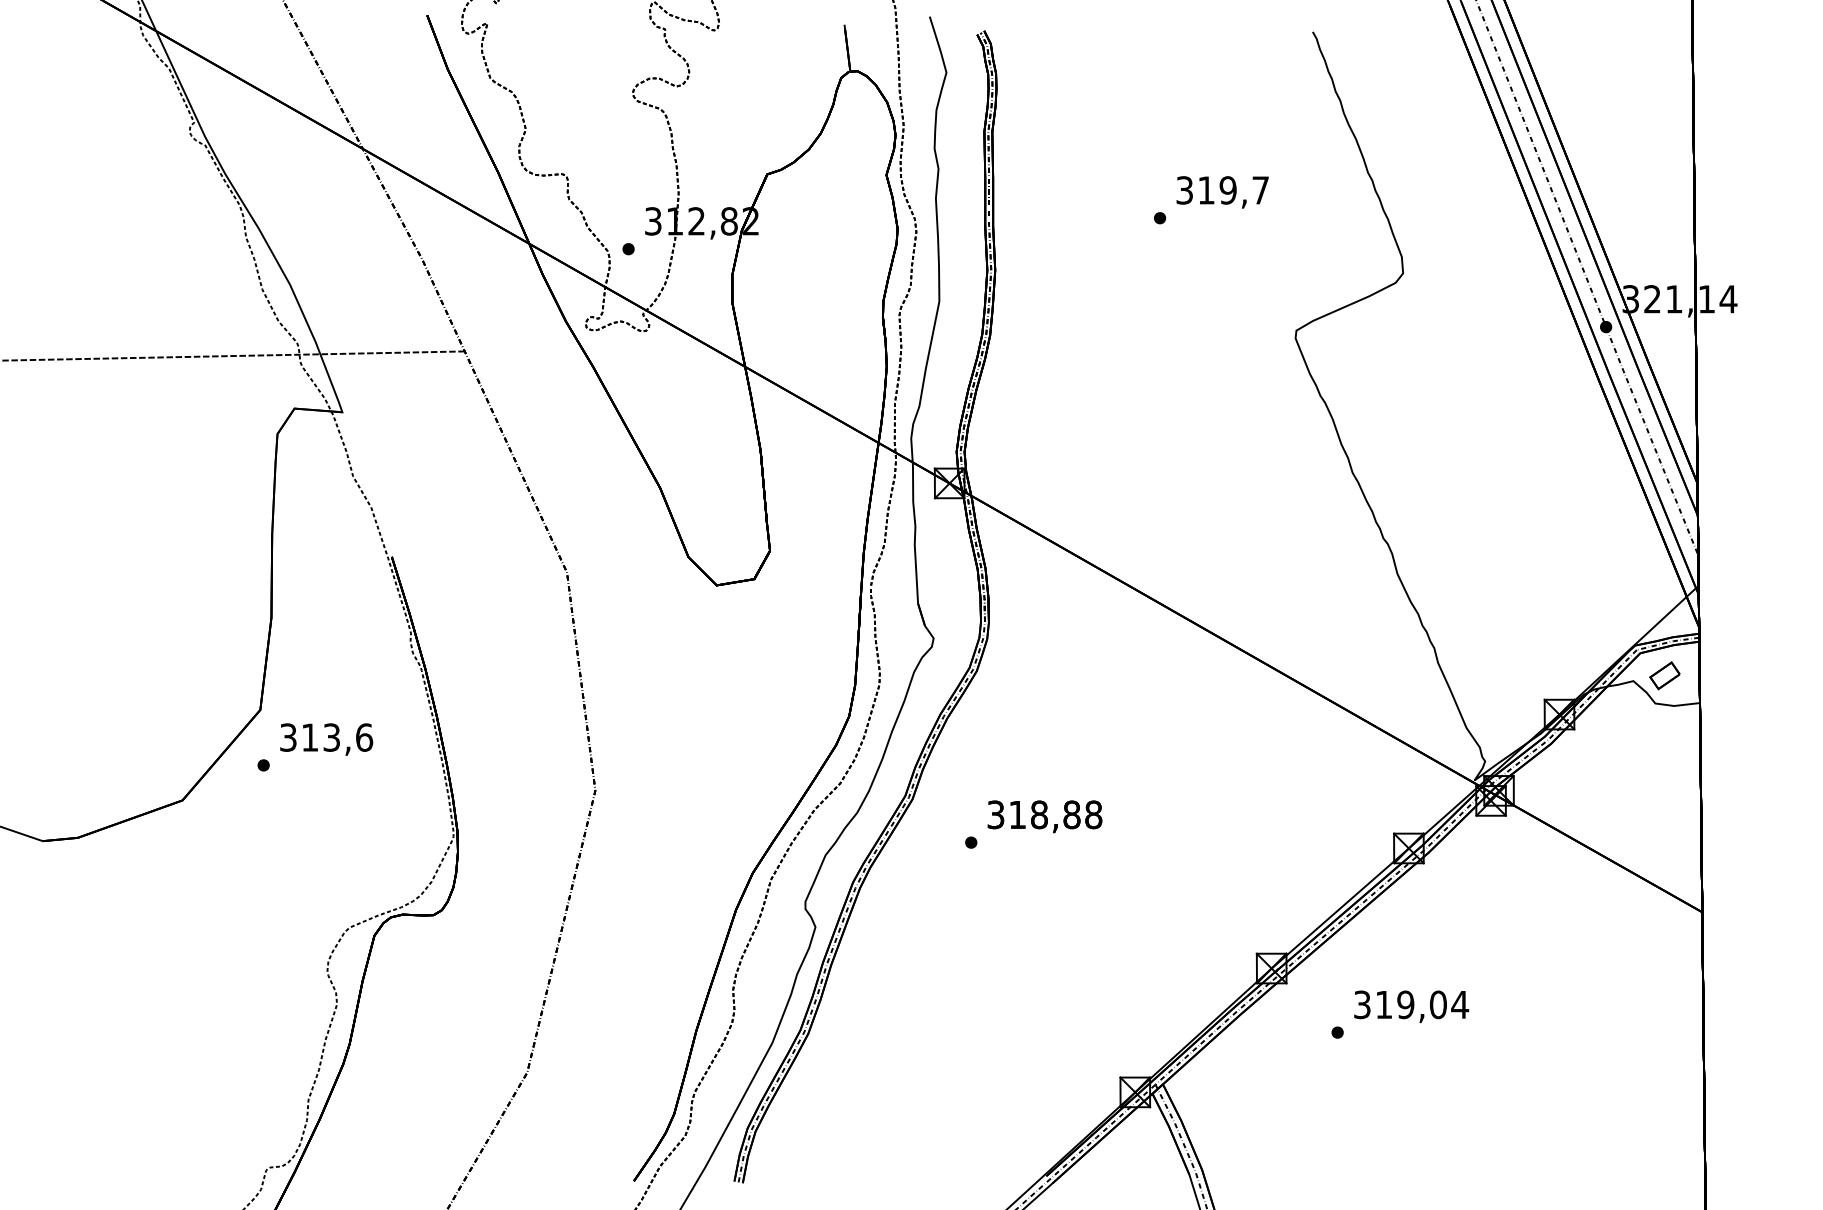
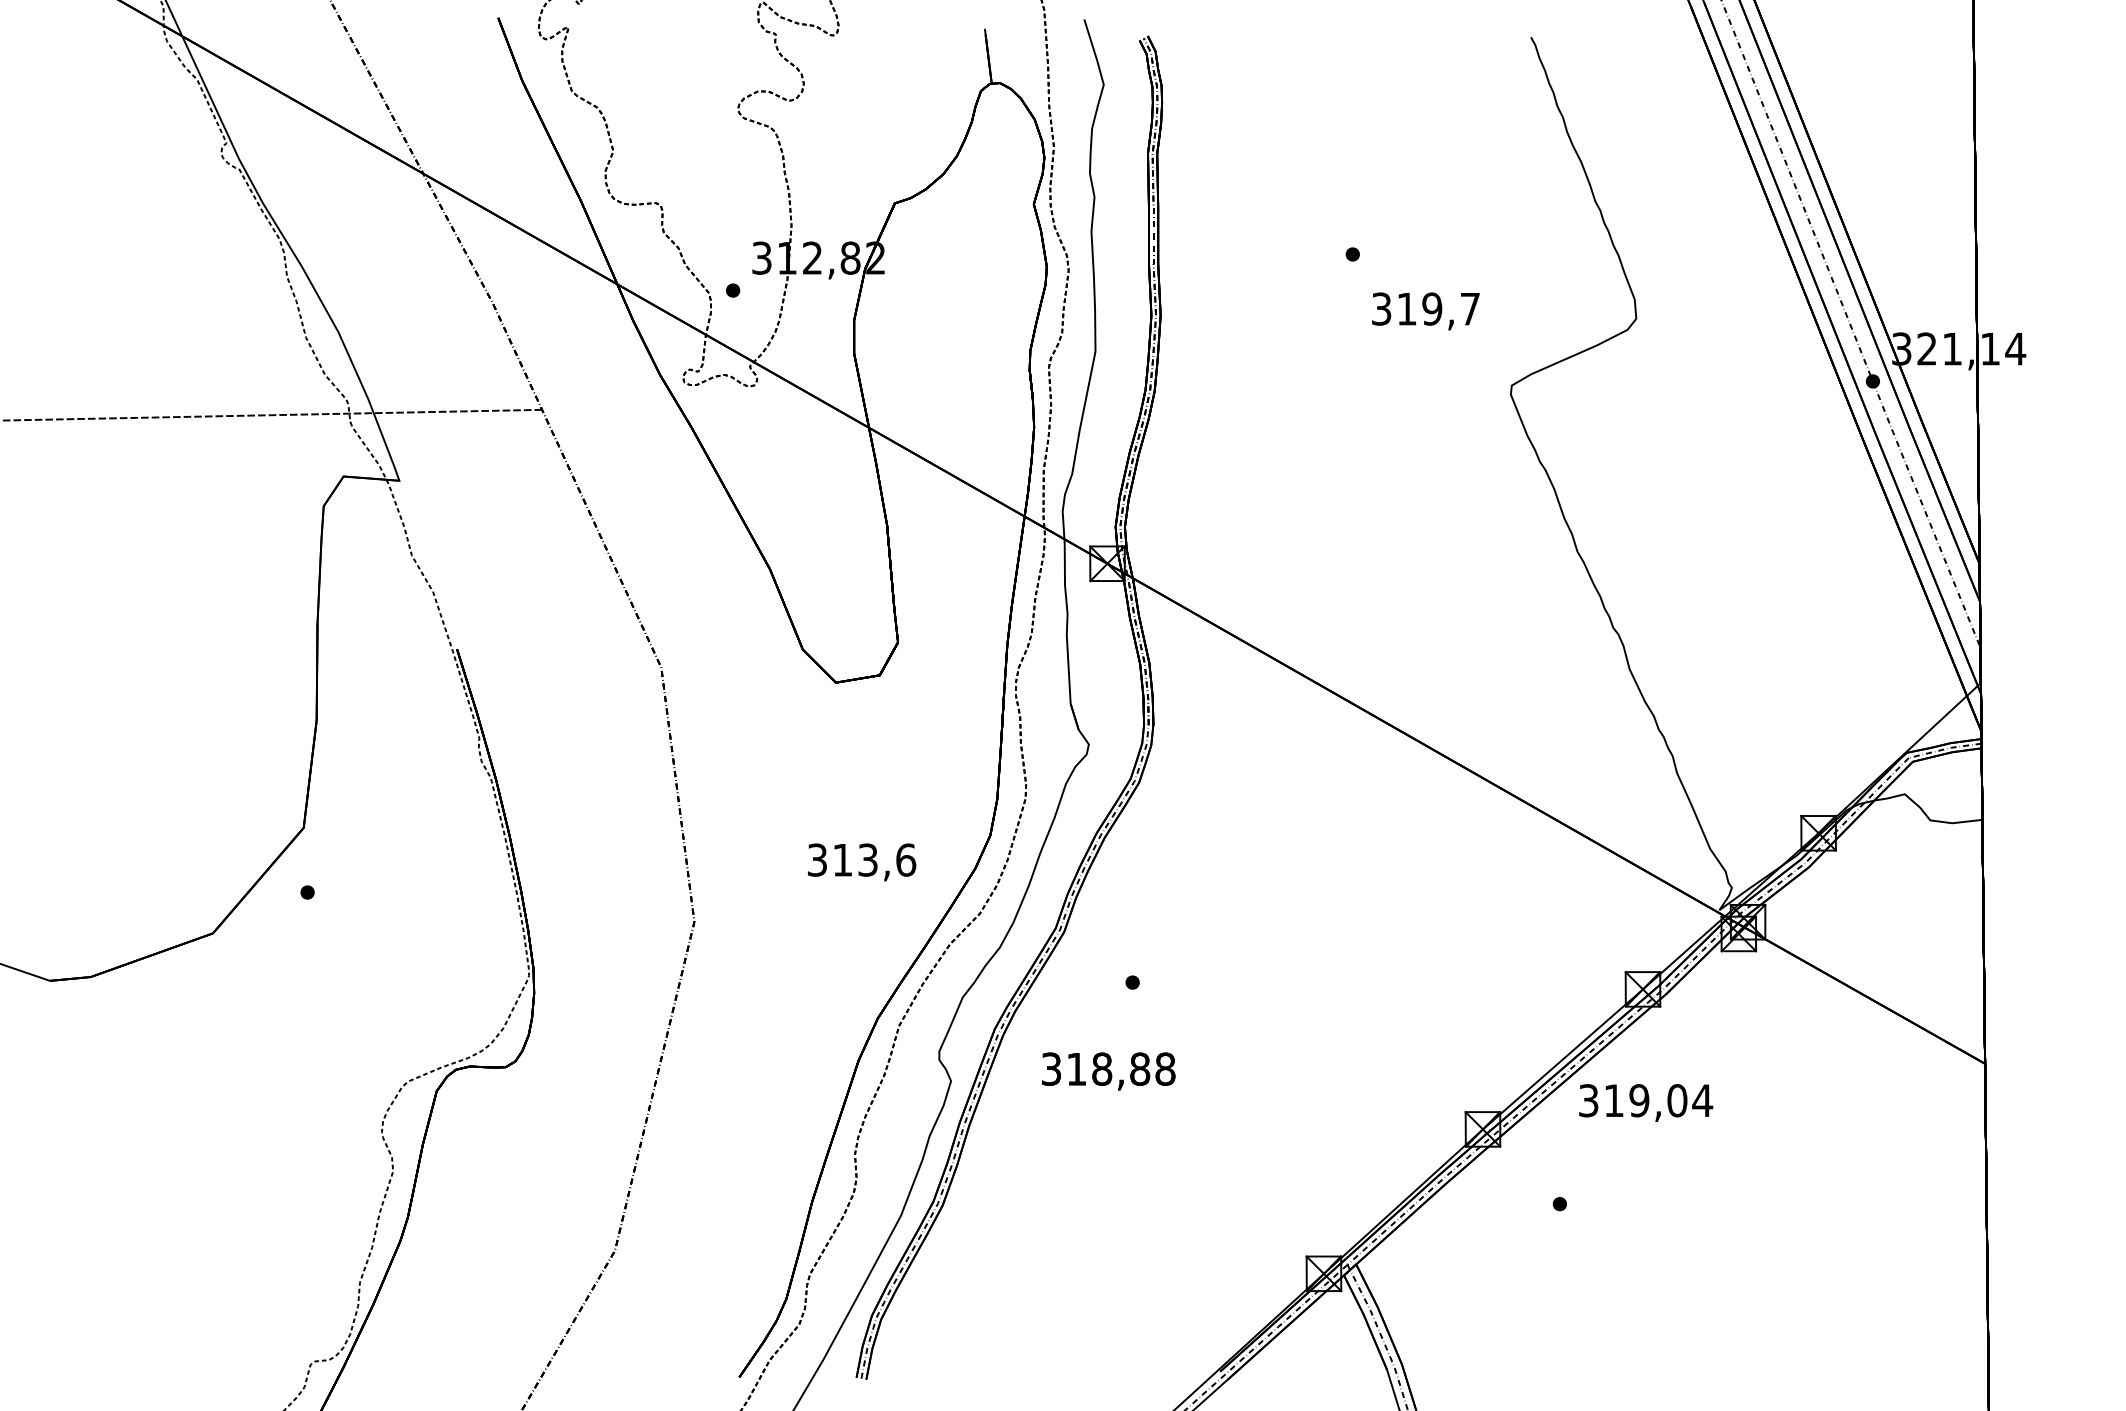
text: (1222, 192) -> (1425, 311), moved
part: (1664, 675) -> (1941, 787), removed
text: (327, 739) -> (862, 862), moved
text: (1044, 816) -> (1108, 1071), moved
text: (1411, 1006) -> (1646, 1102), moved

